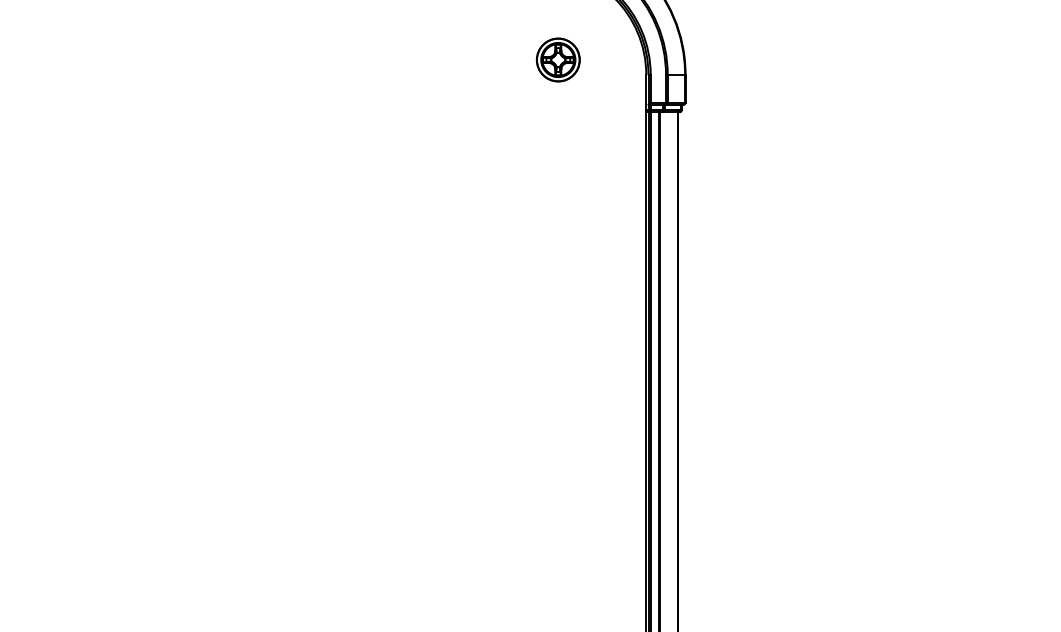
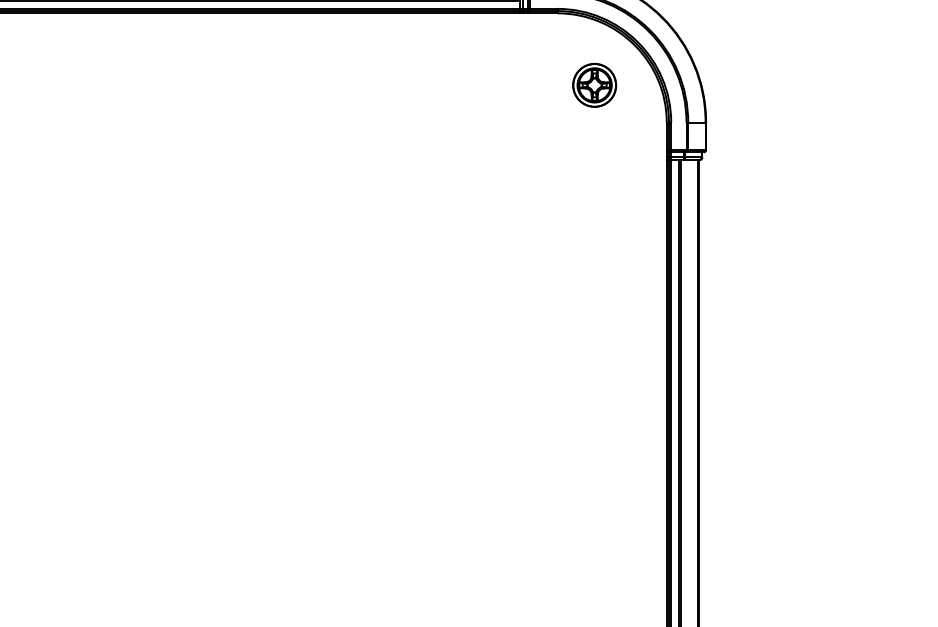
part: (558, 59) -> (594, 84), moved

